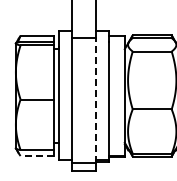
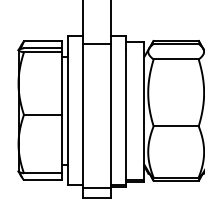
line: (95, 100) -> (110, 116), dashed -> solid
line: (37, 156) -> (43, 180), dashed -> solid

